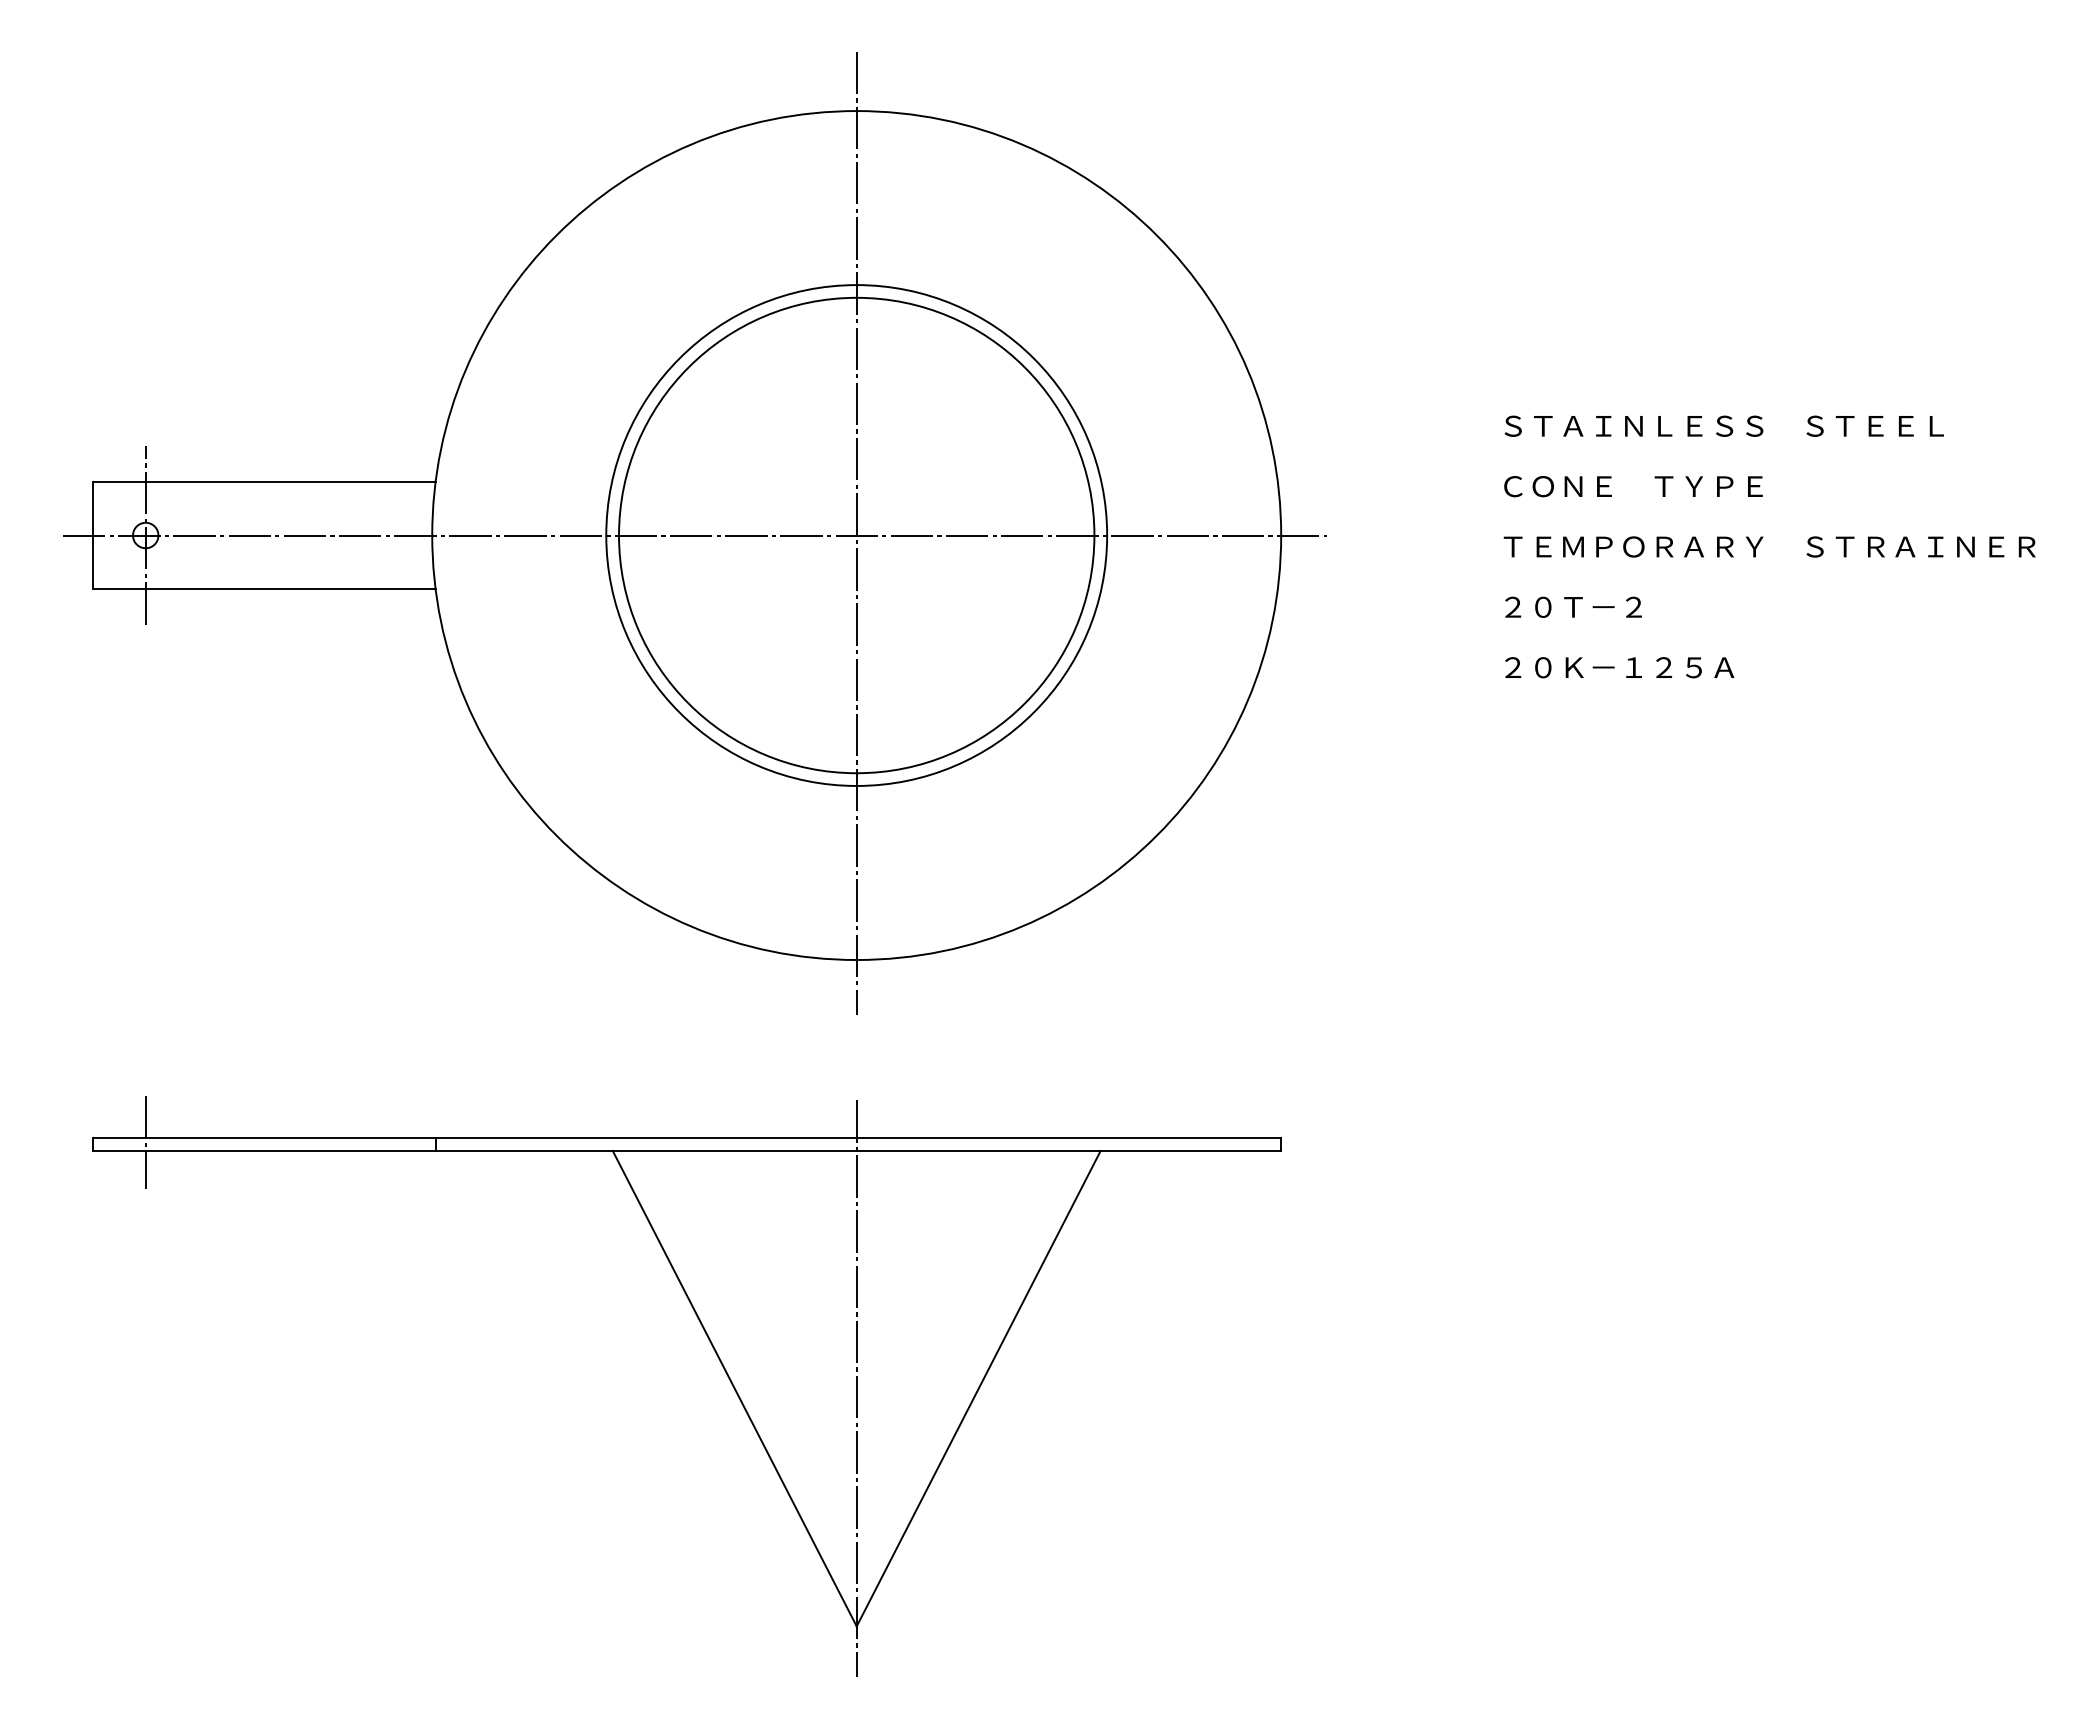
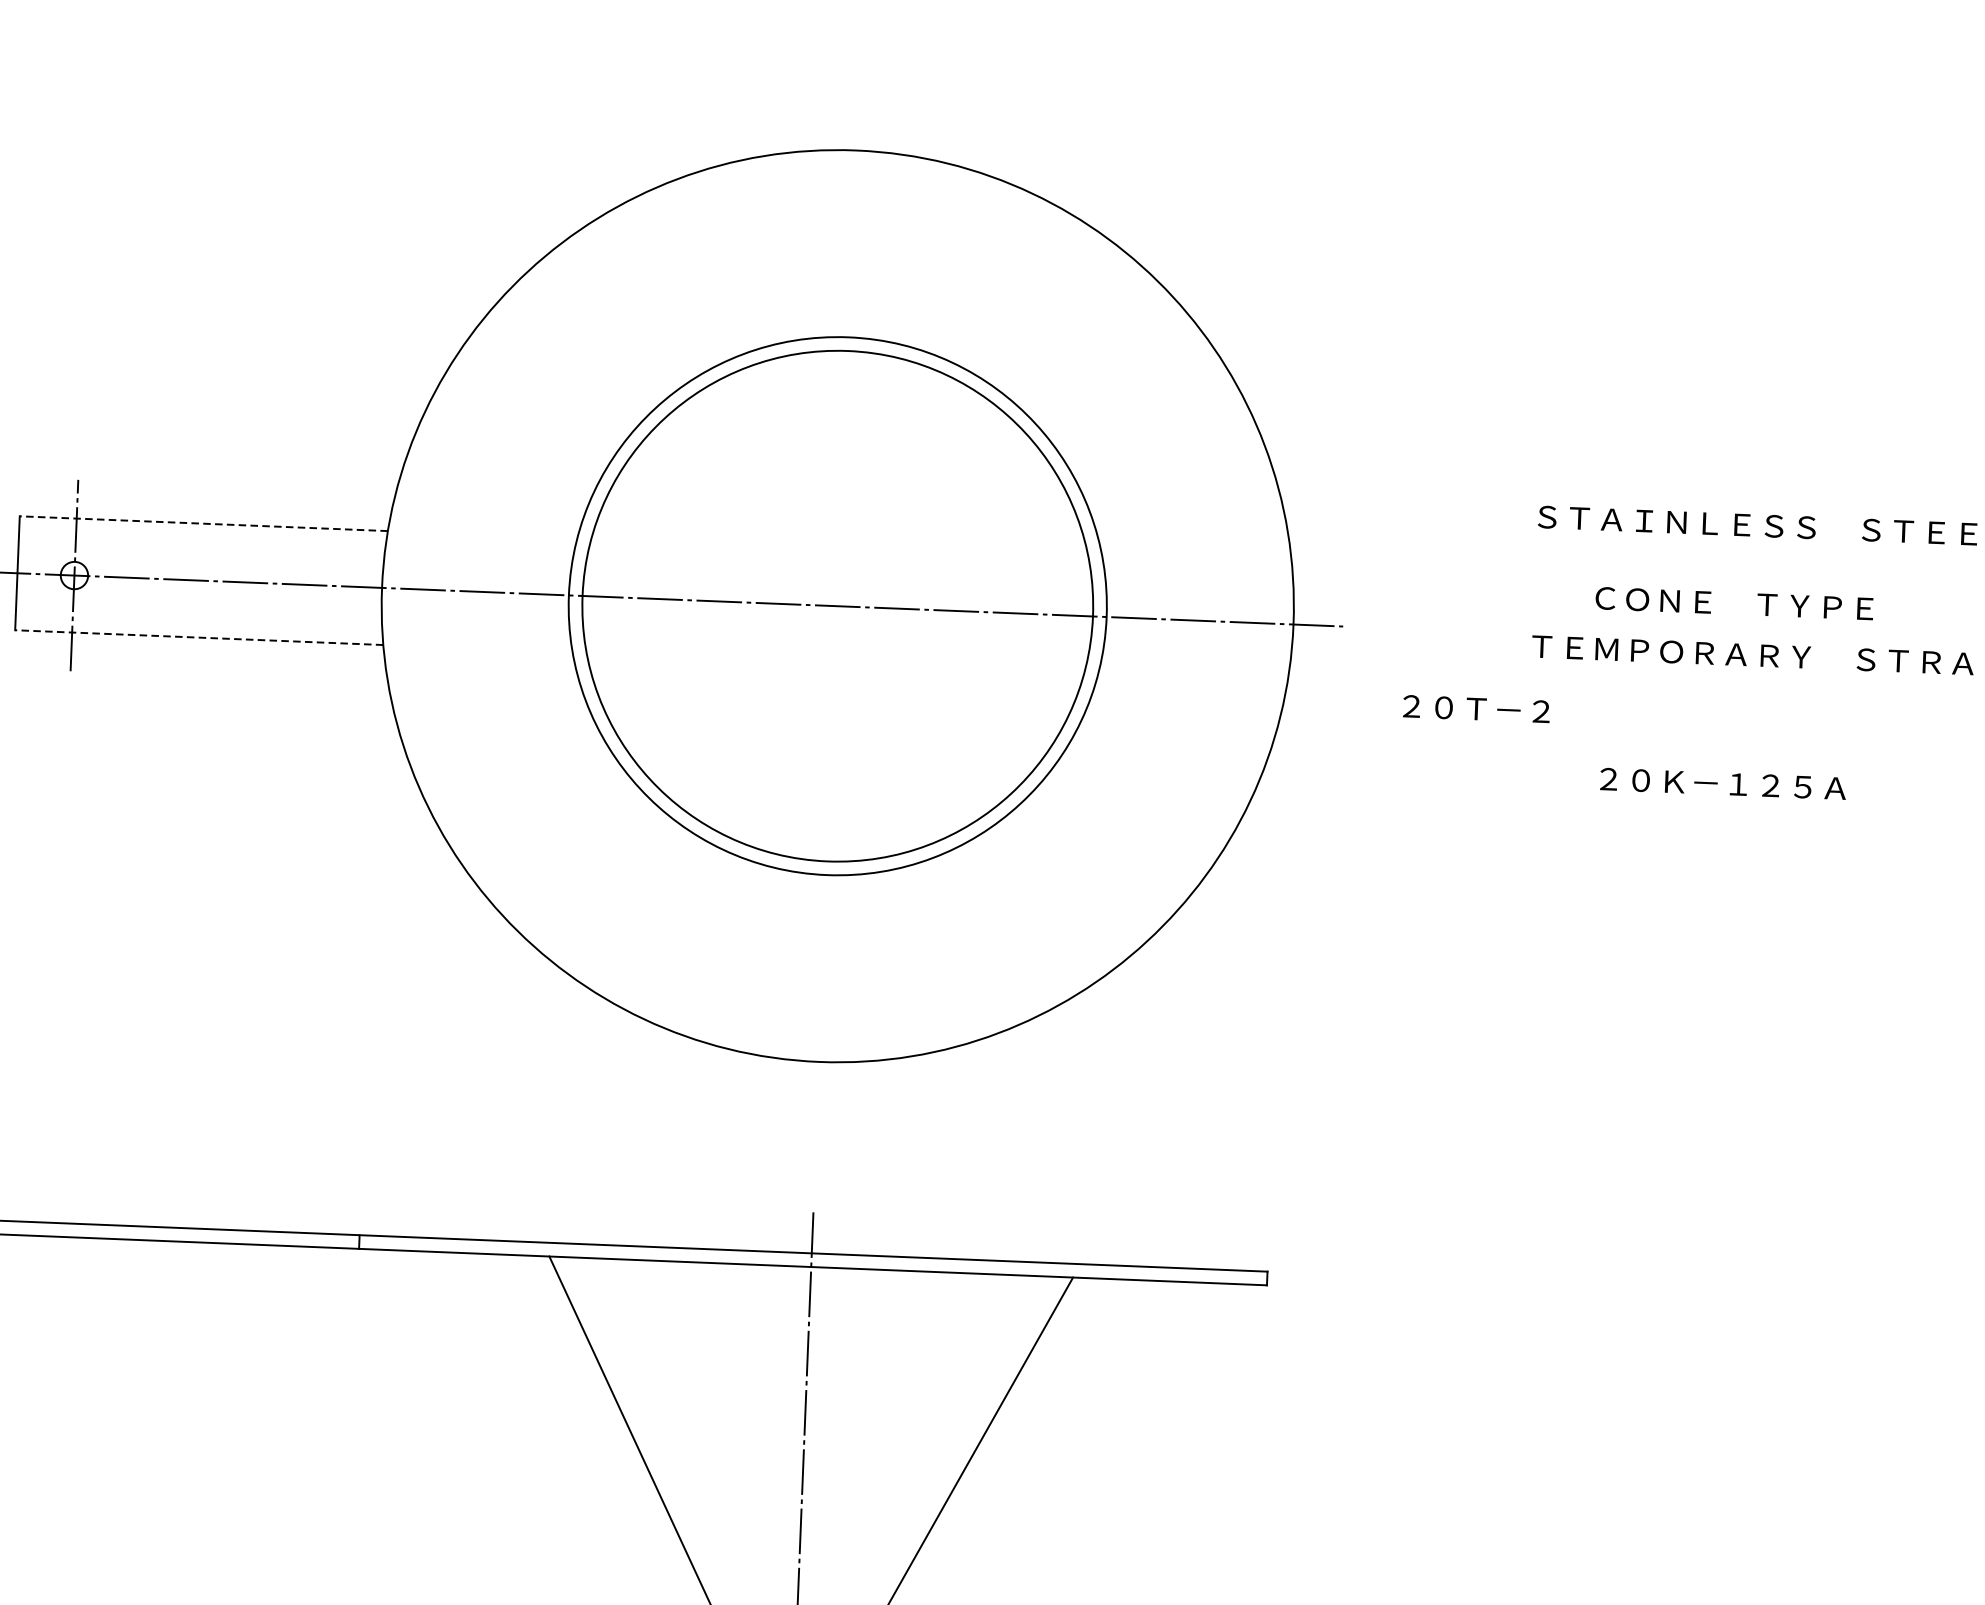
line: (263, 482) -> (203, 523), solid -> dashed
text: (1633, 486) -> (1734, 603), moved
line: (856, 533) -> (837, 604), removed
line: (263, 588) -> (198, 637), solid -> dashed
text: (1573, 606) -> (1476, 708), moved
text: (1619, 667) -> (1722, 783), moved
line: (145, 1142) -> (48, 1227), removed

